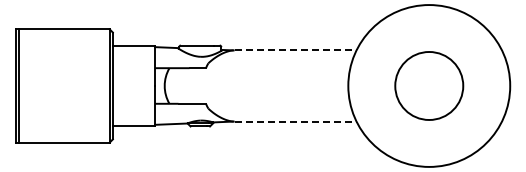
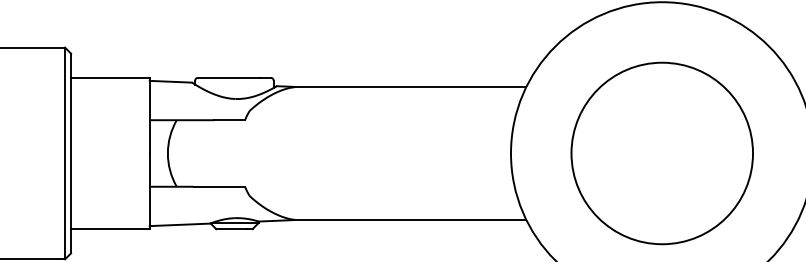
line: (295, 50) -> (412, 87), dashed -> solid
circle: (428, 85) -> (660, 152), size x1.43
line: (295, 121) -> (412, 219), dashed -> solid

